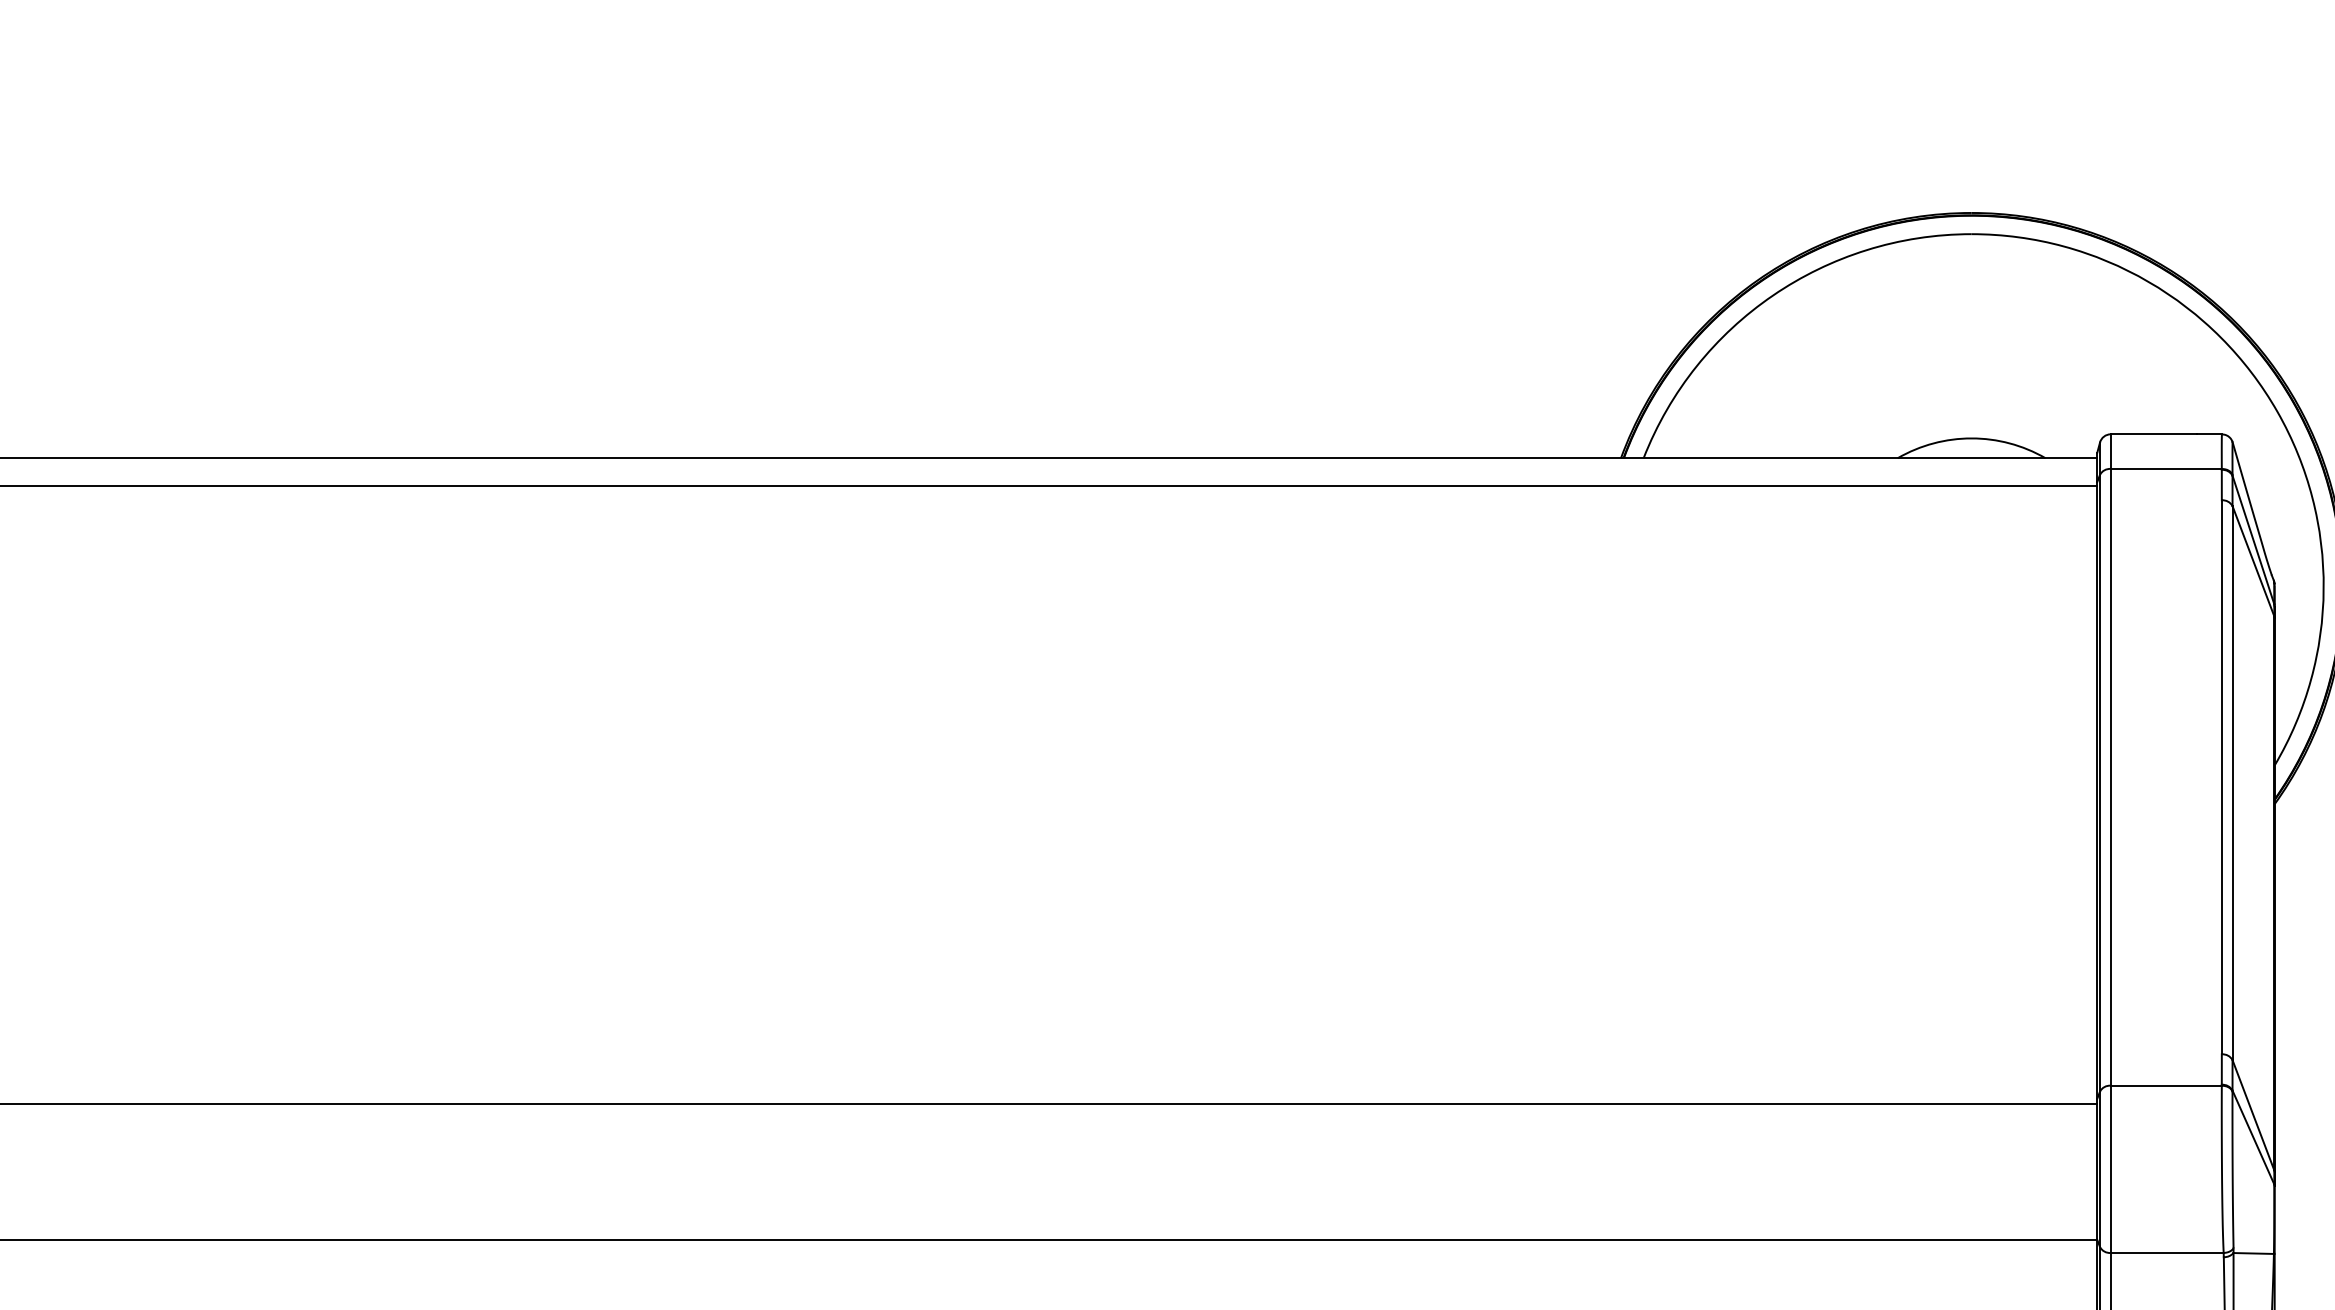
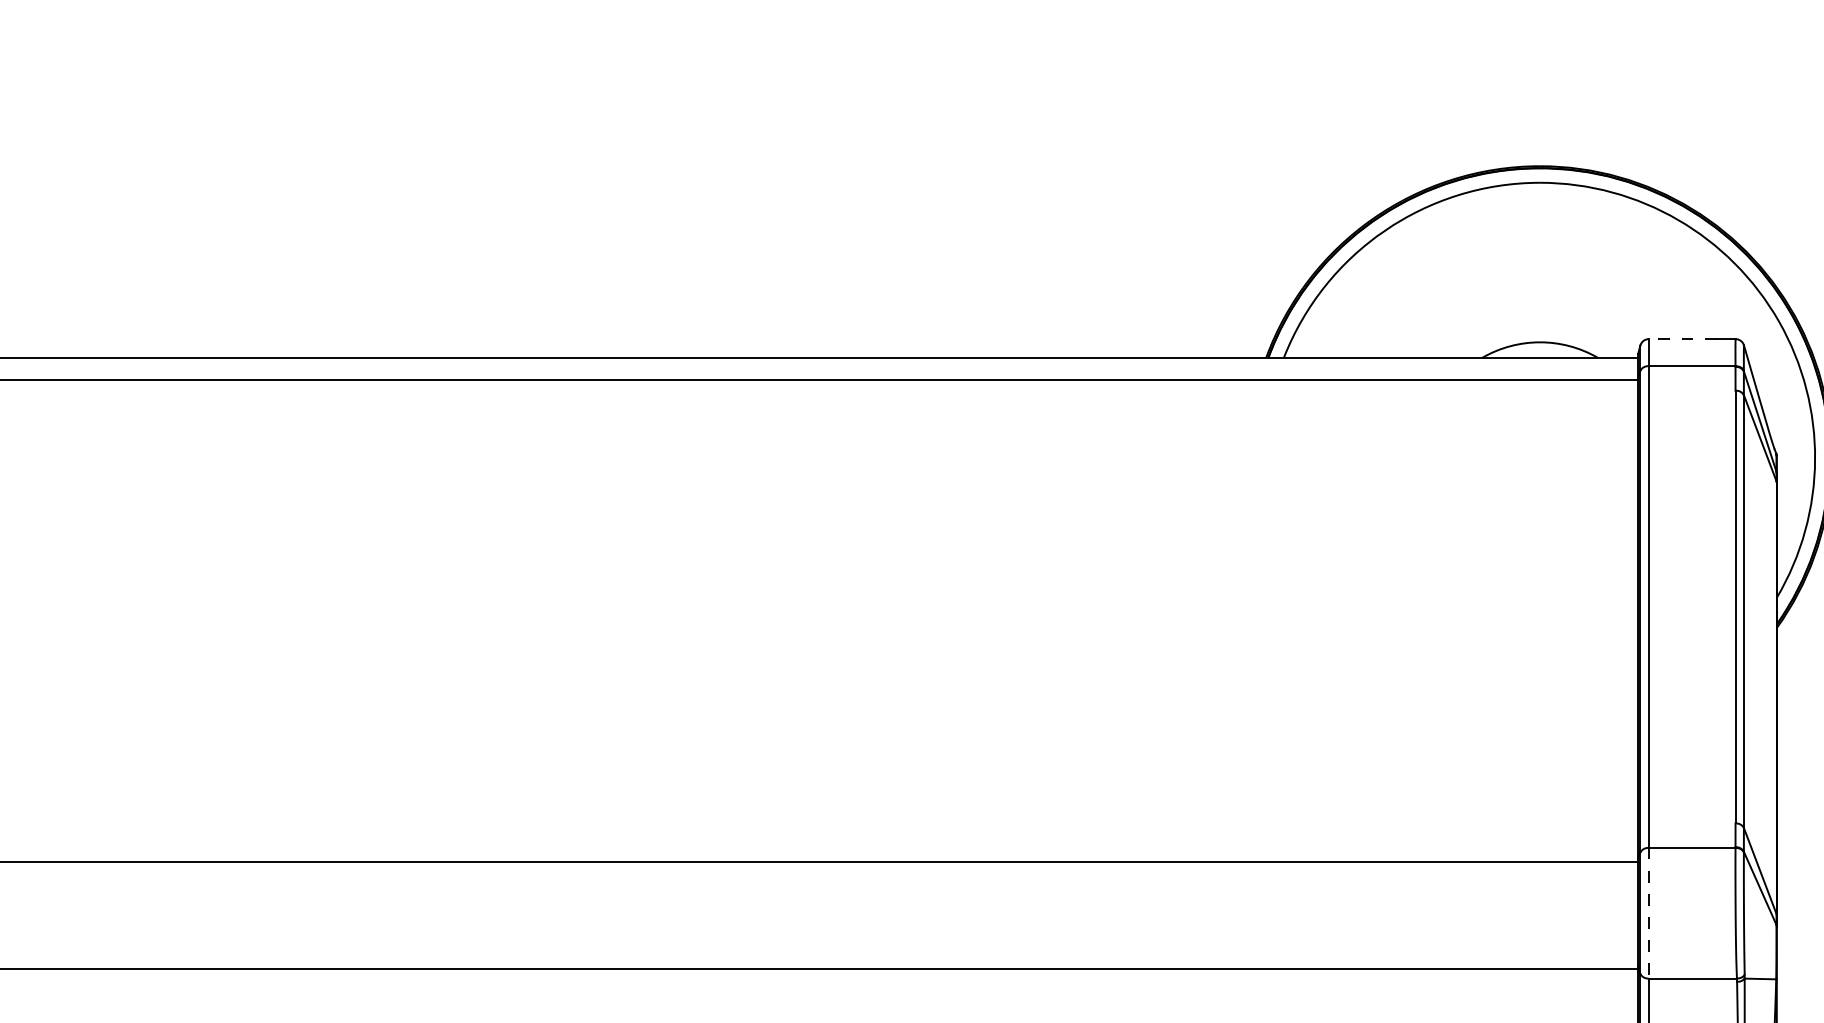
line: (2153, 434) -> (1682, 339), solid -> dashed
line: (2110, 1169) -> (1648, 913), solid -> dashed

